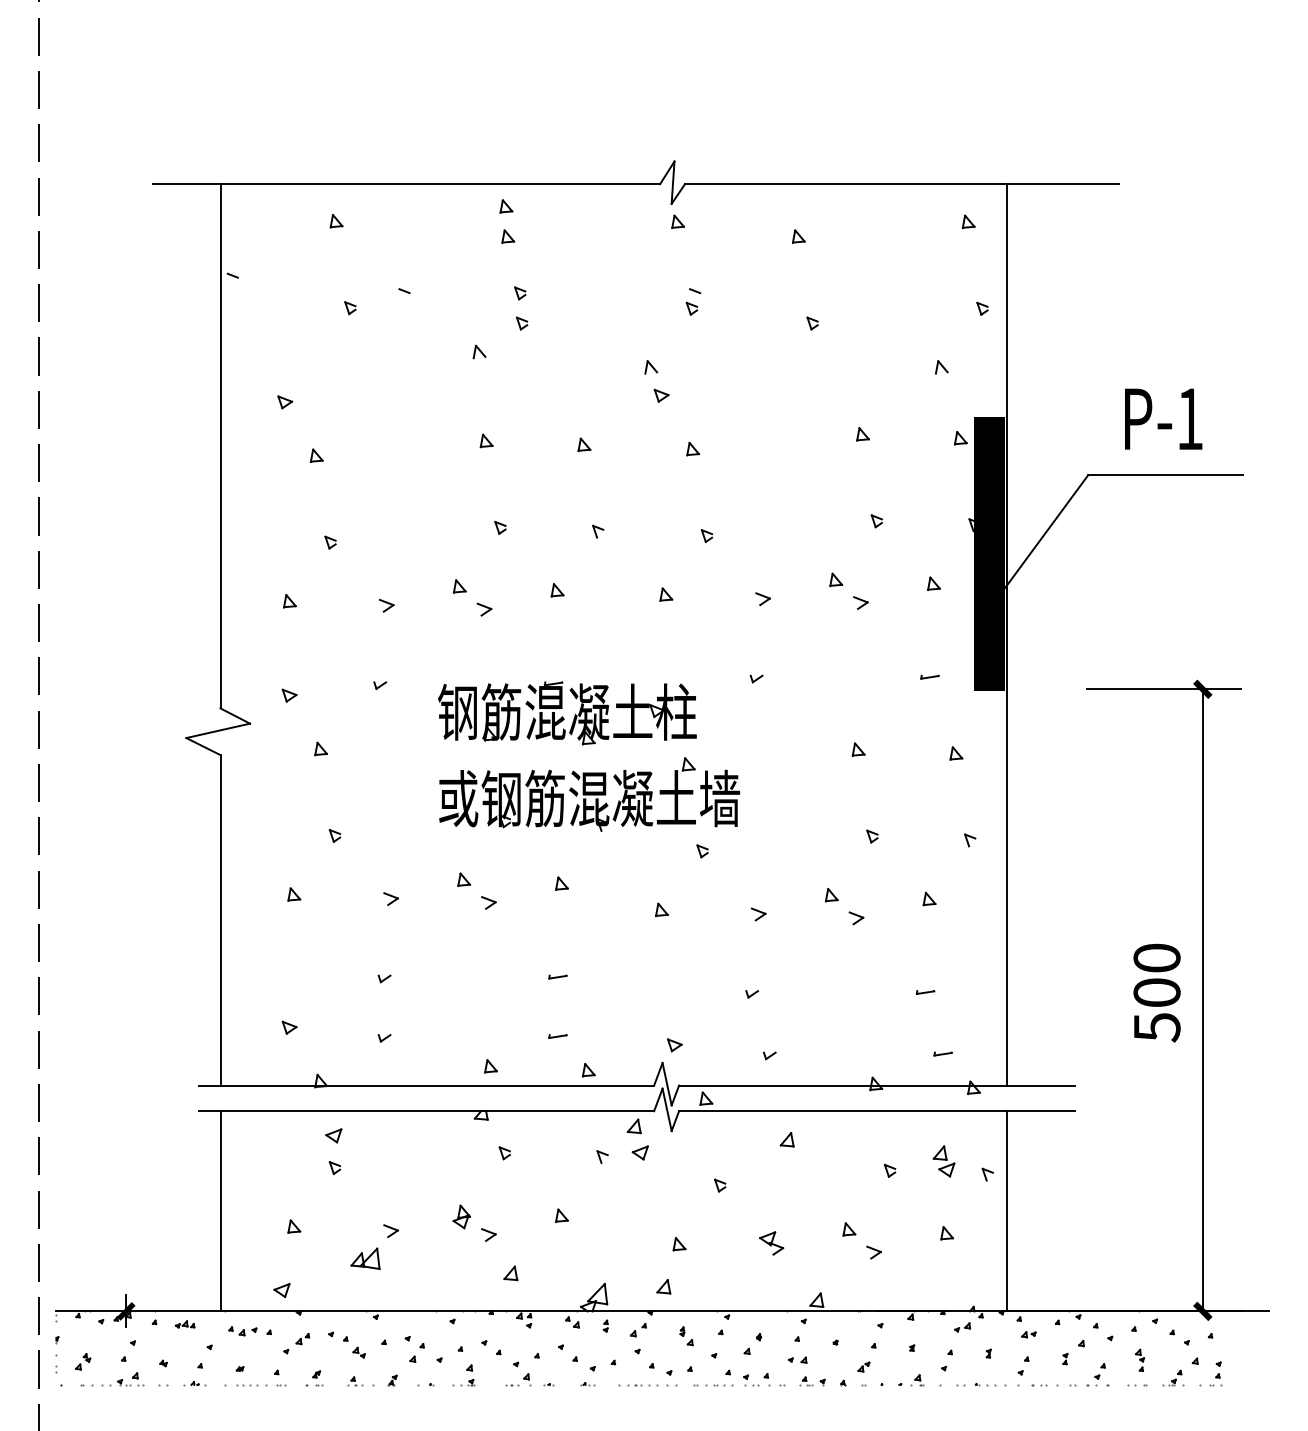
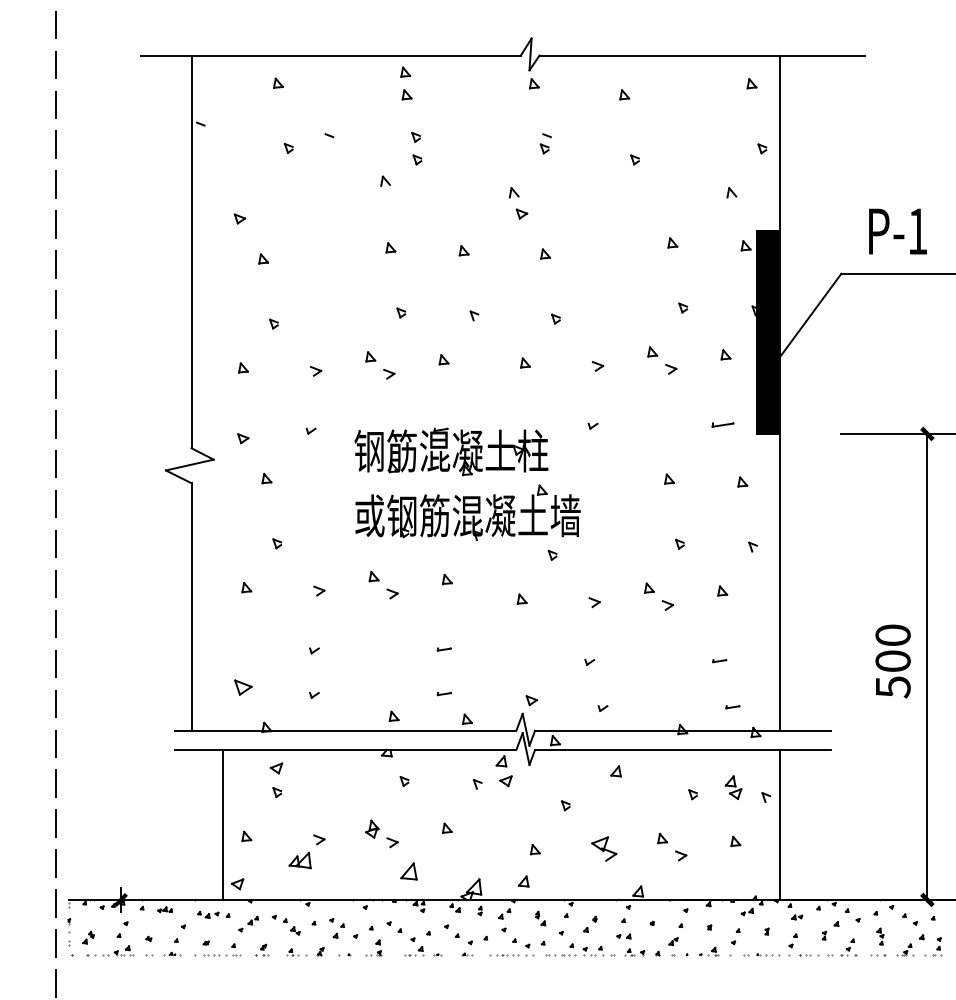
part: (929, 676) -> (722, 424), size x1.6
part: (289, 1027) -> (243, 687), size x1.6
line: (220, 1211) -> (222, 825), moved
part: (771, 1243) -> (604, 849), size x1.4
part: (510, 1273) -> (408, 871), size x1.6

